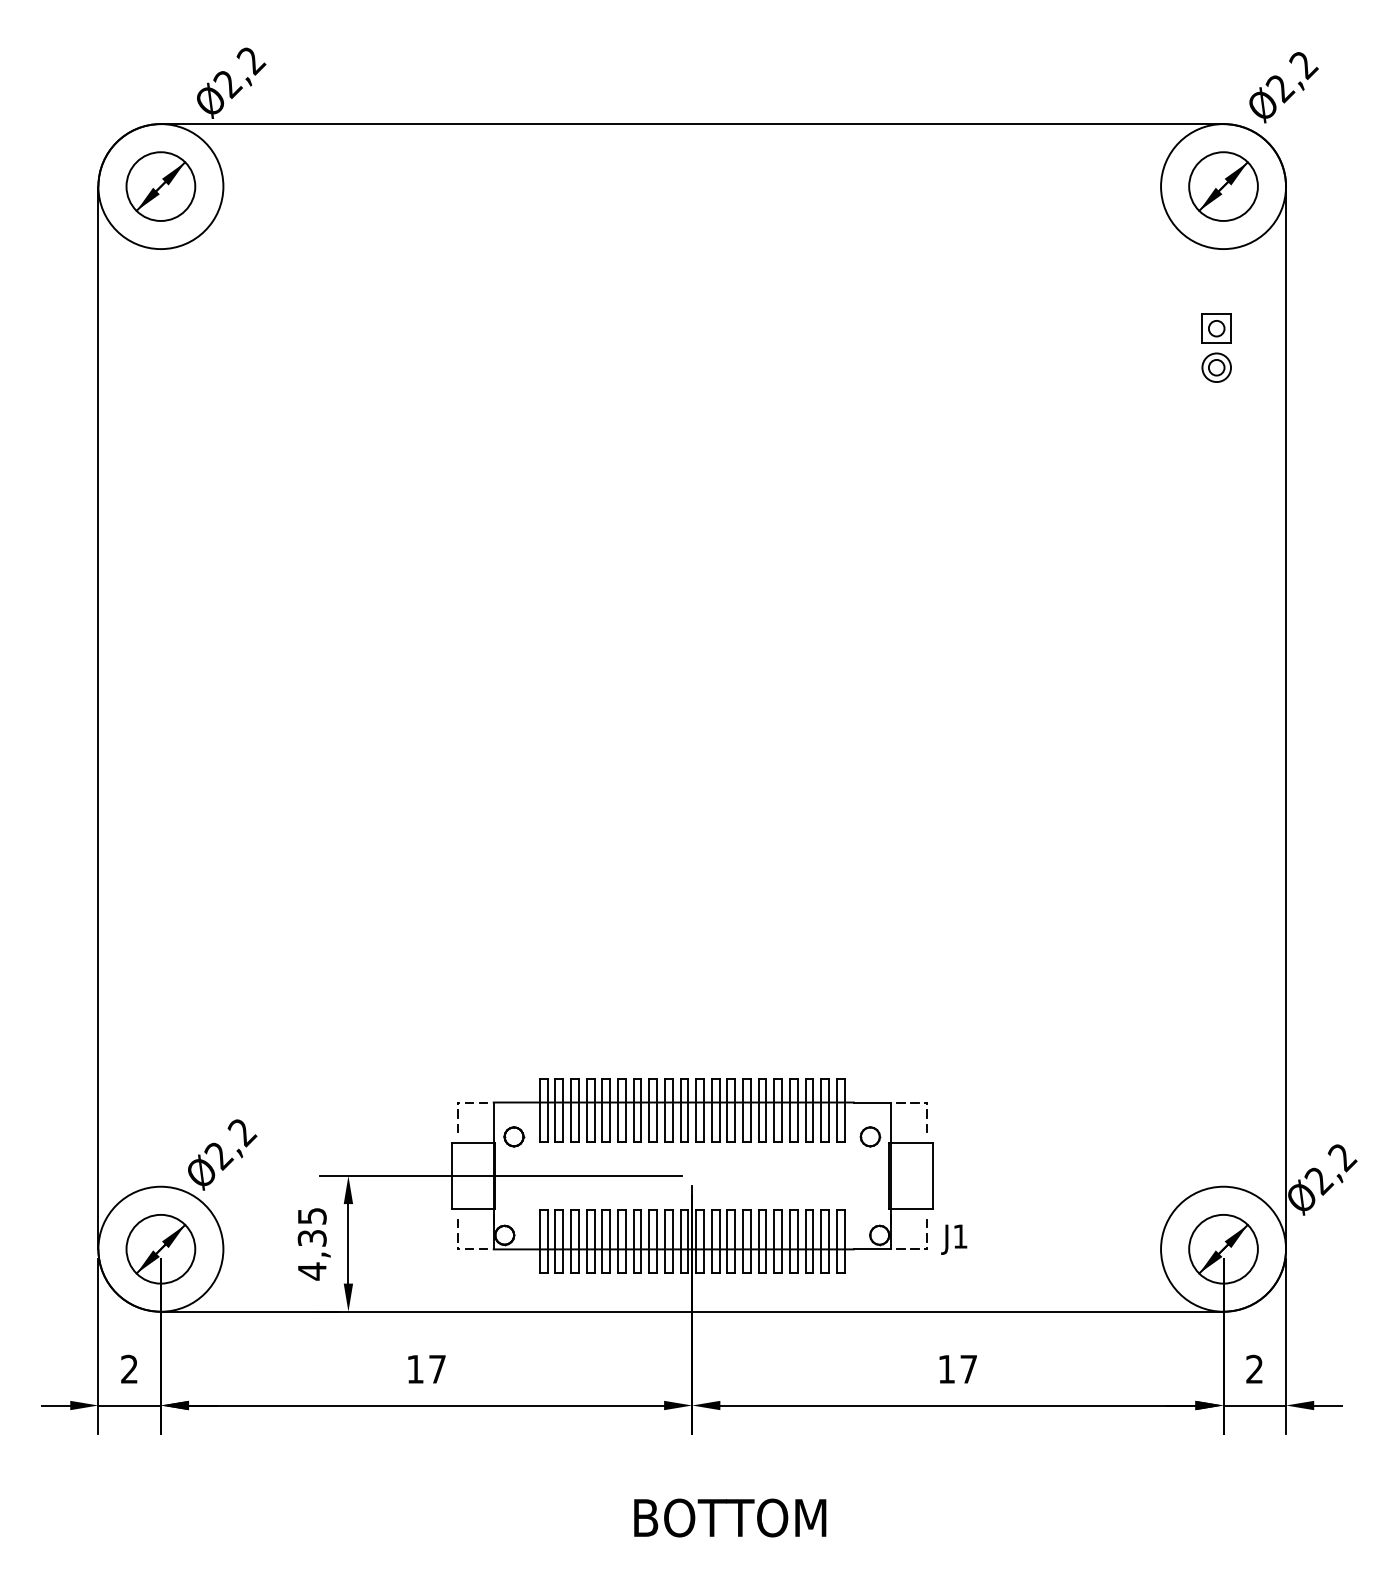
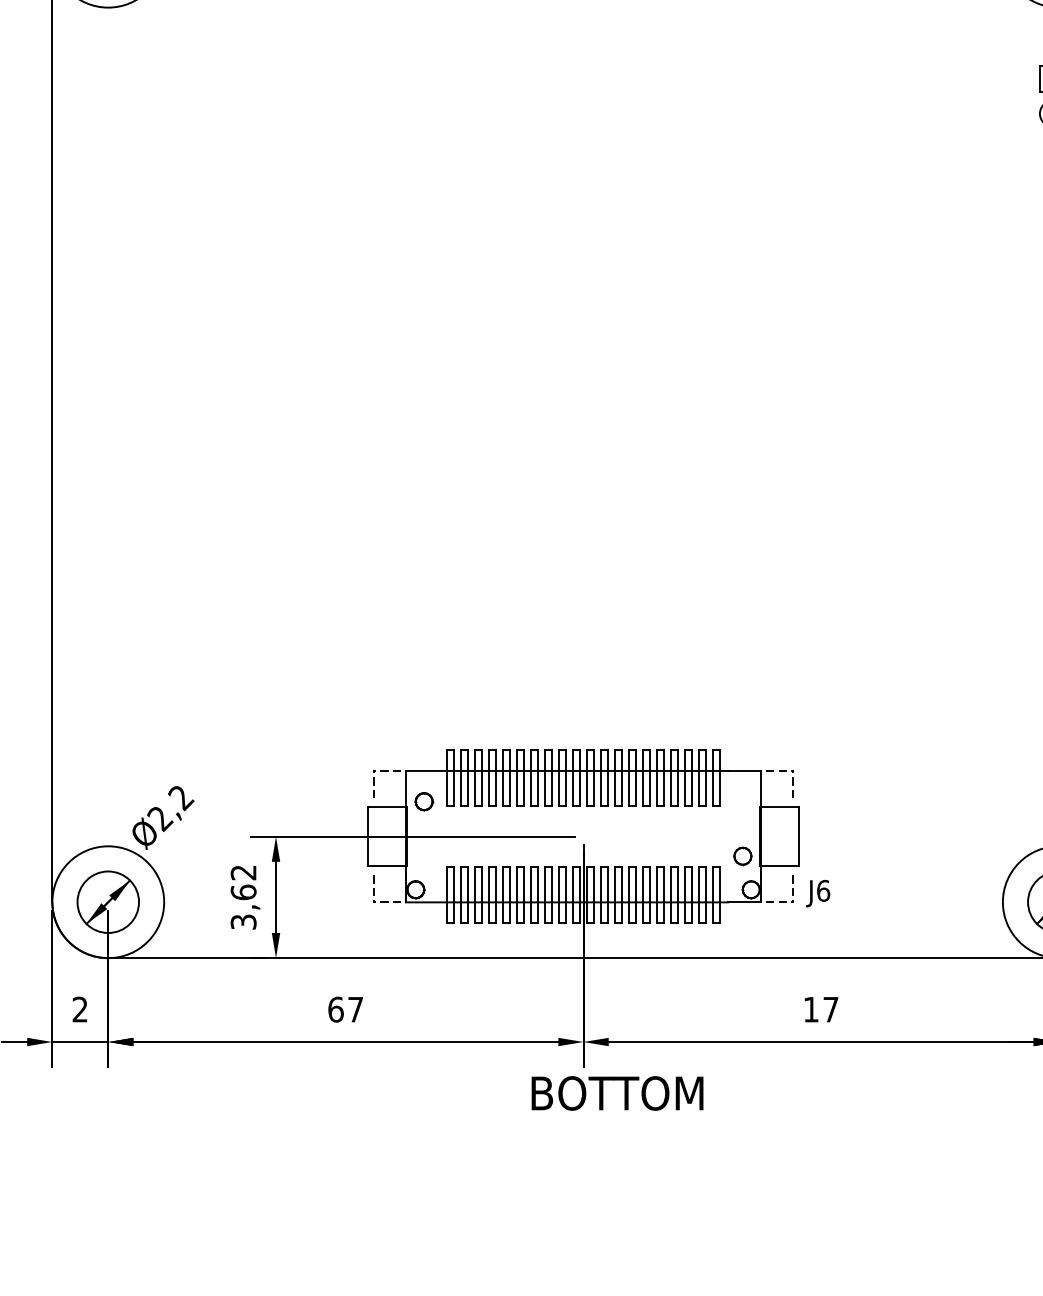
part: (870, 1136) -> (743, 855), moved
text: (960, 1236) -> (823, 890), J1 -> J6
text: (311, 1244) -> (242, 897), 4,35 -> 3,62
text: (415, 1368) -> (336, 1008), 17 -> 67
text: (730, 1517) -> (617, 1092), moved

